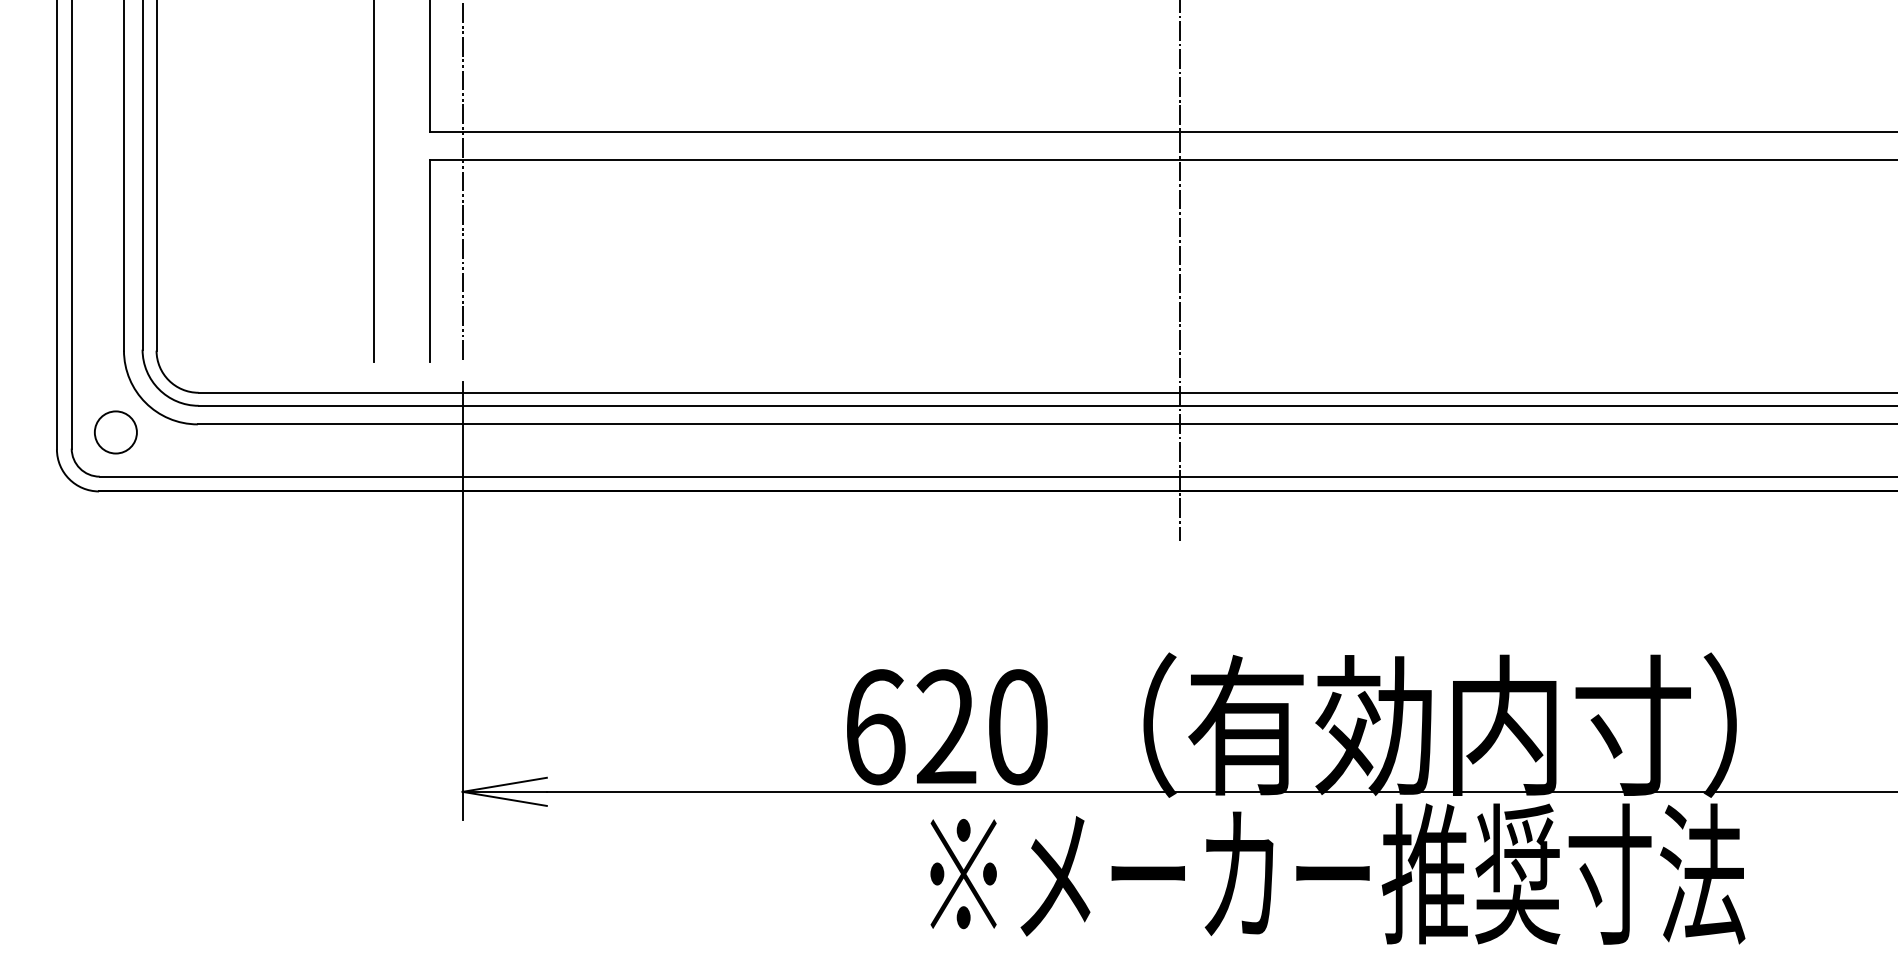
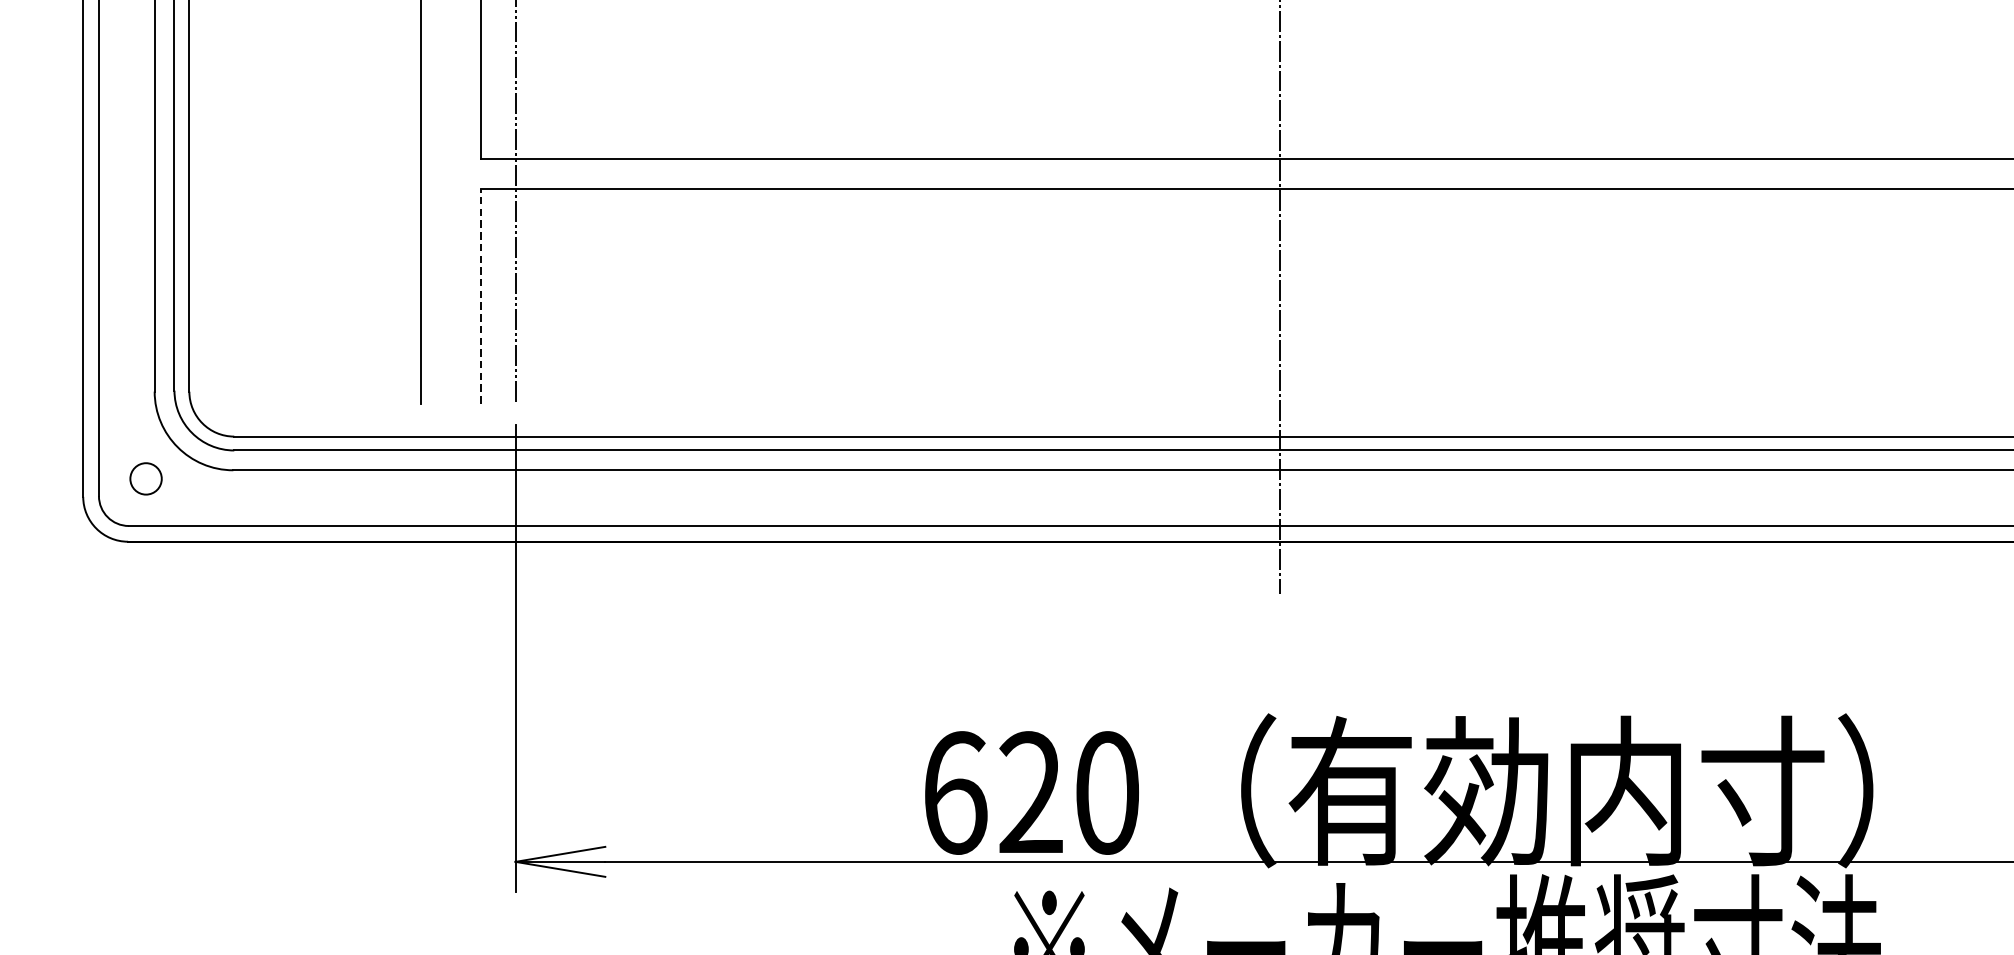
line: (430, 261) -> (481, 296), solid -> dashed
circle: (115, 432) -> (145, 478), size x0.7

